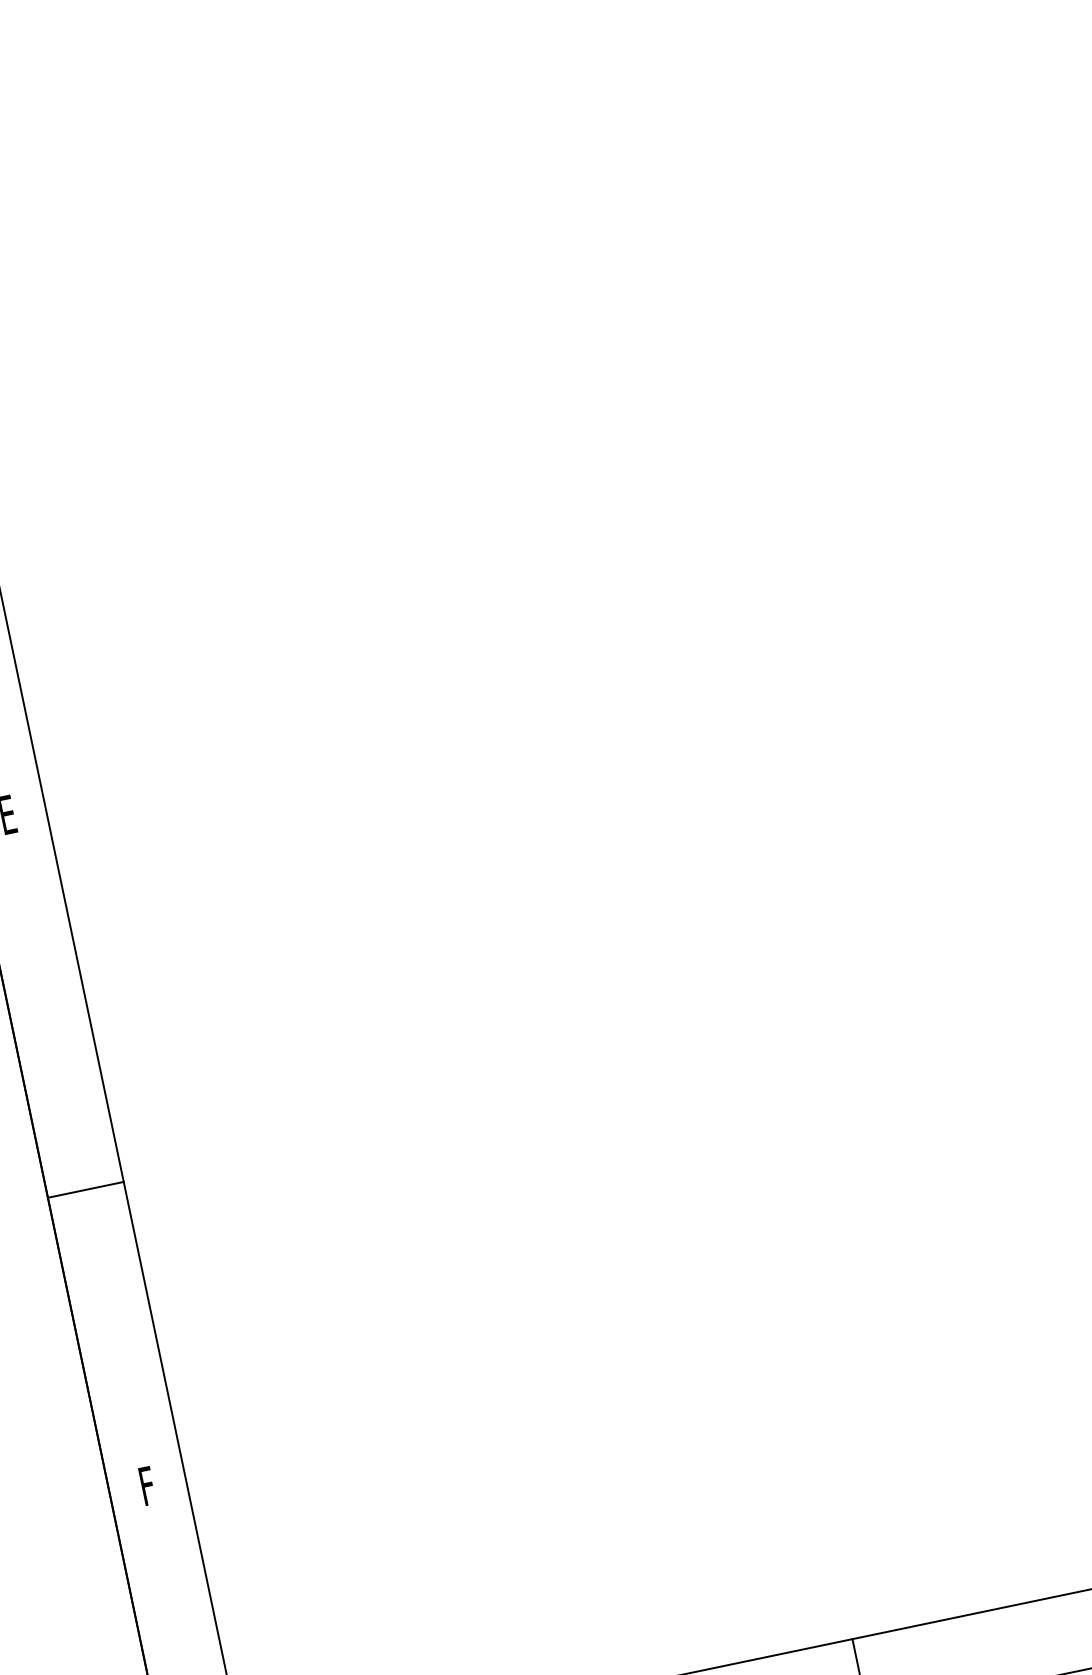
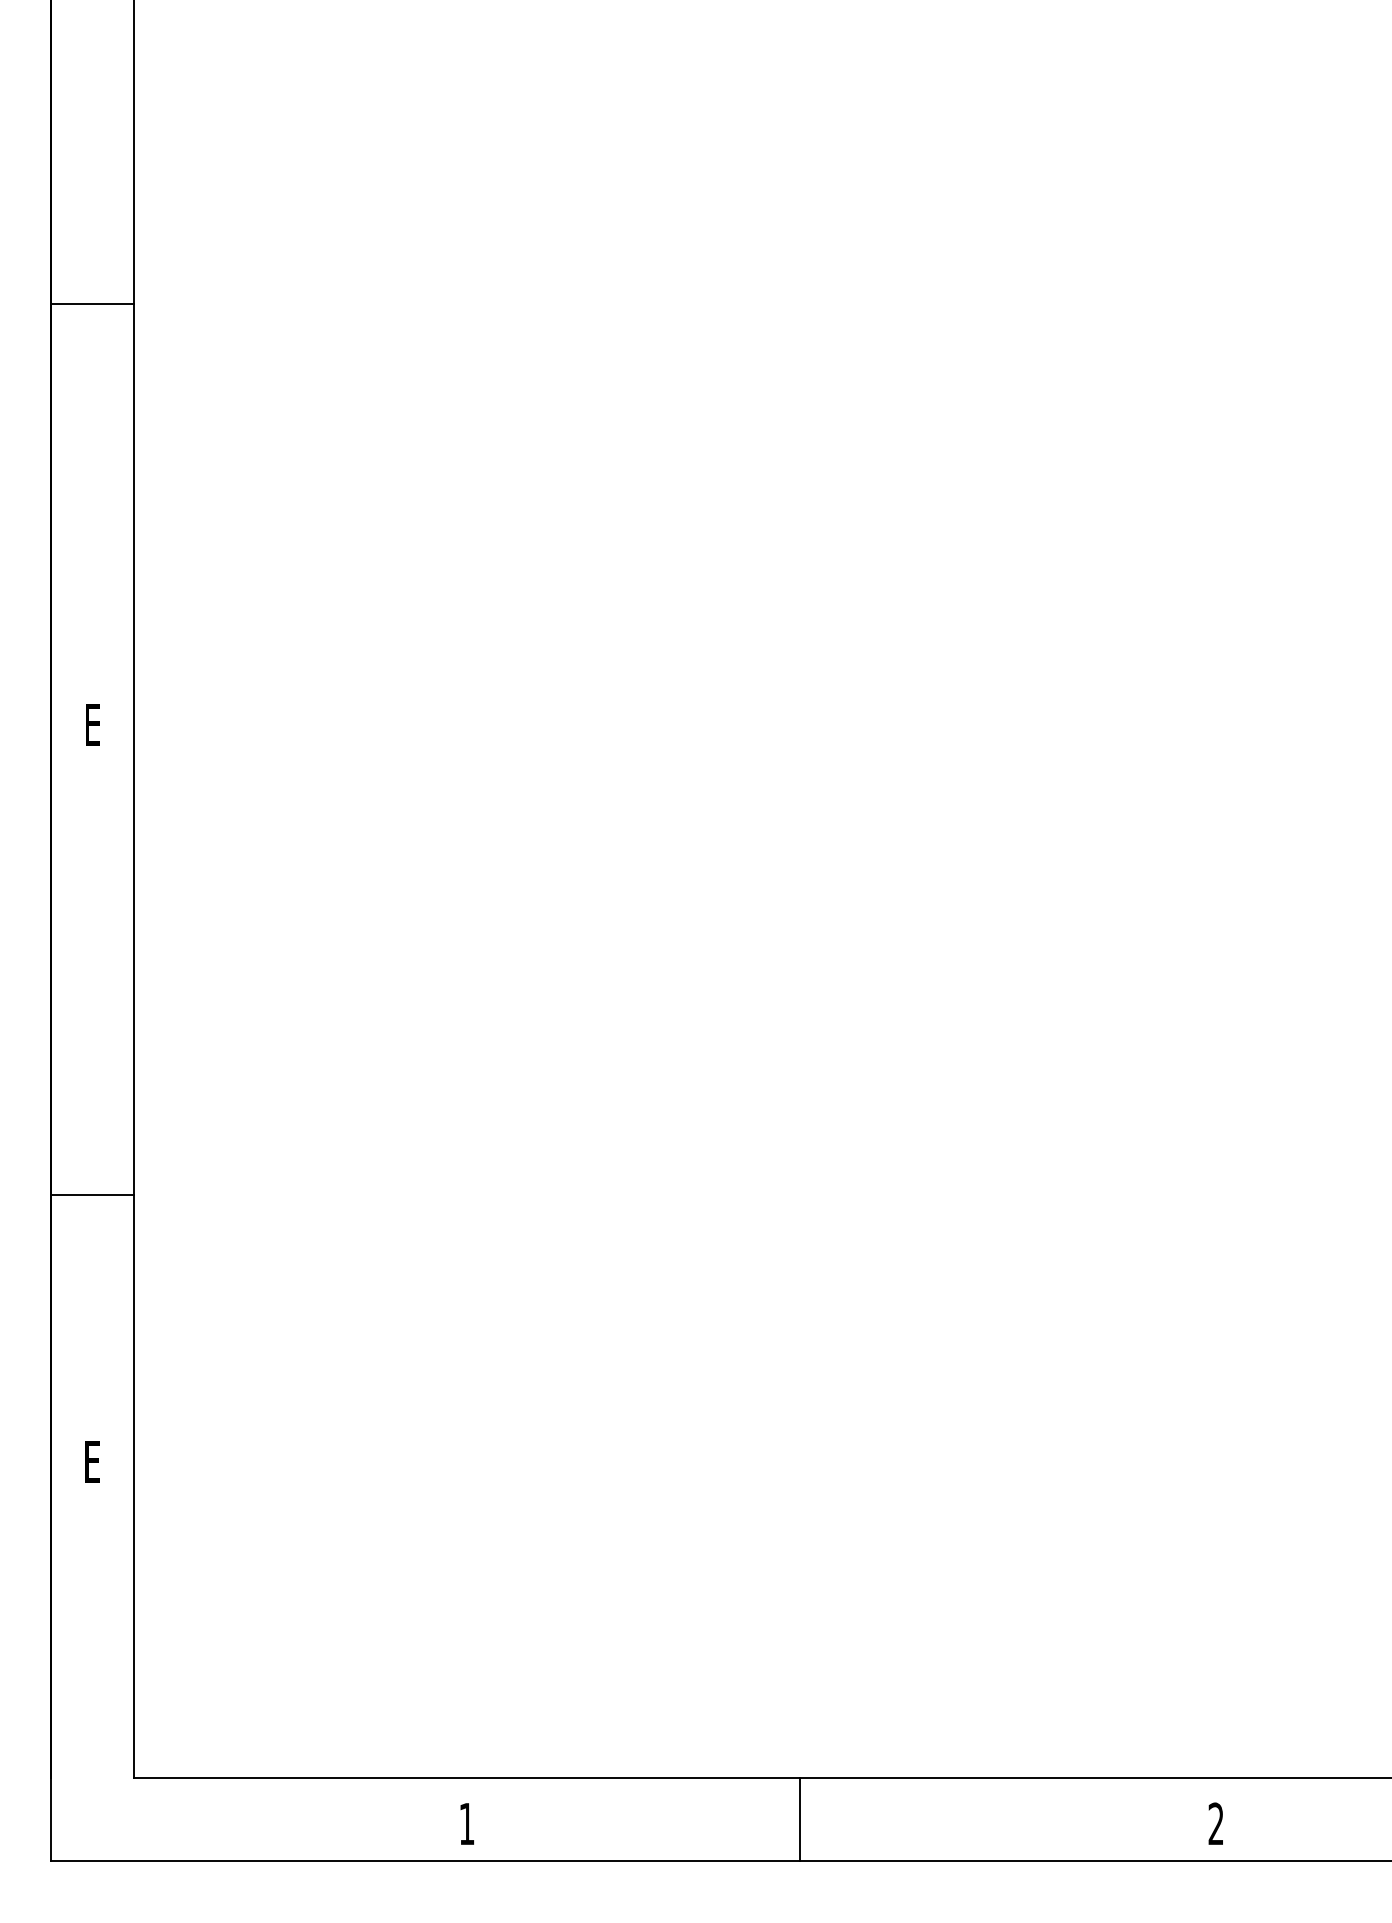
line: (85, 1189) -> (92, 1194), moved
text: (147, 1485) -> (92, 1461), F -> E

